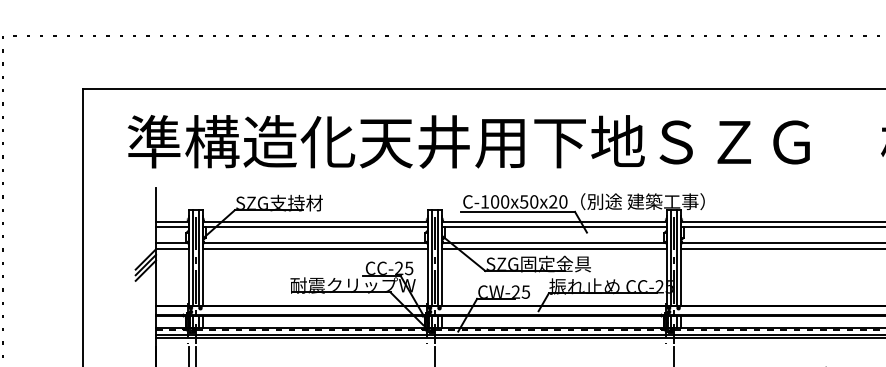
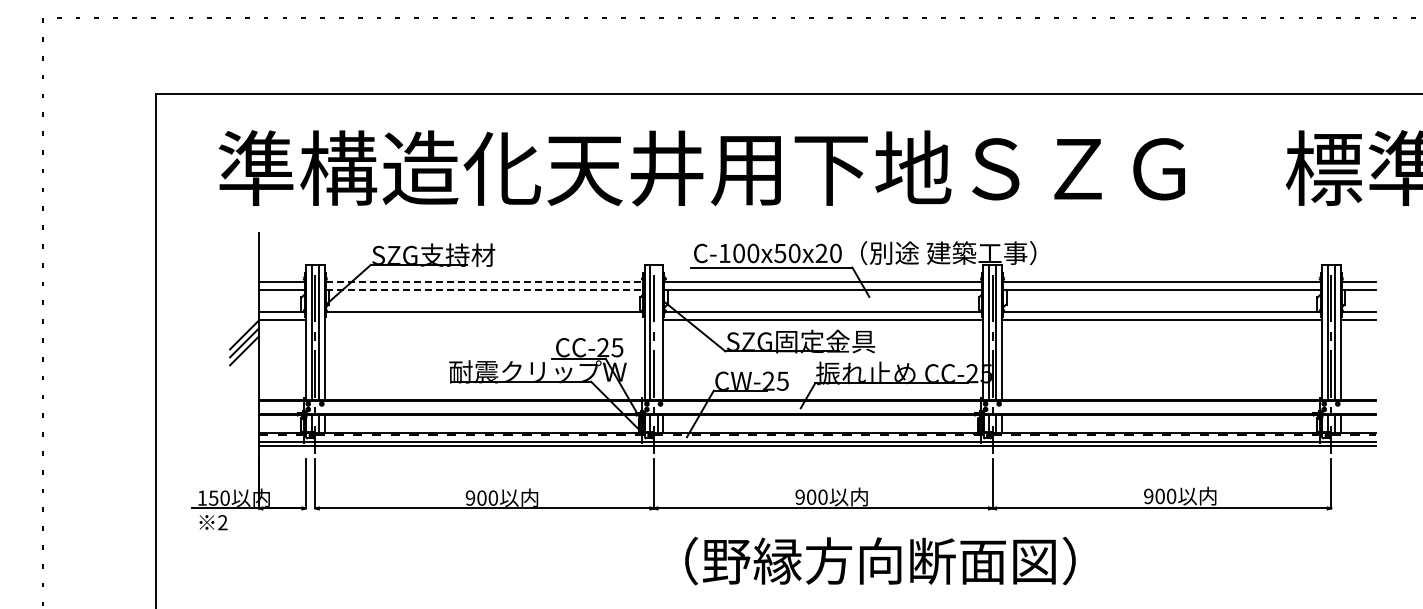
line: (315, 222) -> (484, 282), solid -> dashed
line: (315, 227) -> (484, 289), solid -> dashed
line: (315, 248) -> (484, 319), removed
line: (437, 257) -> (657, 332), removed

